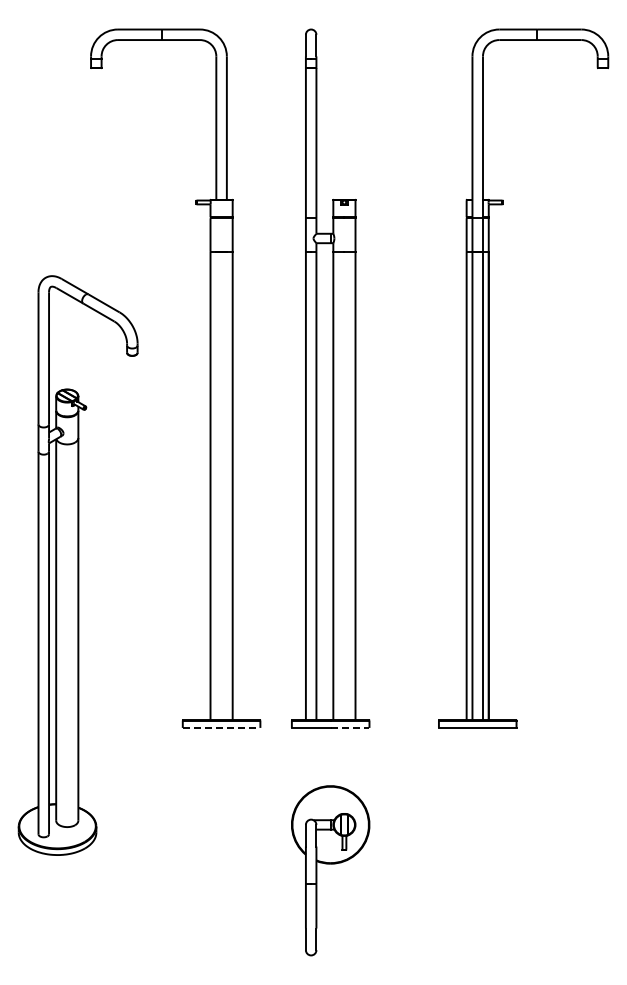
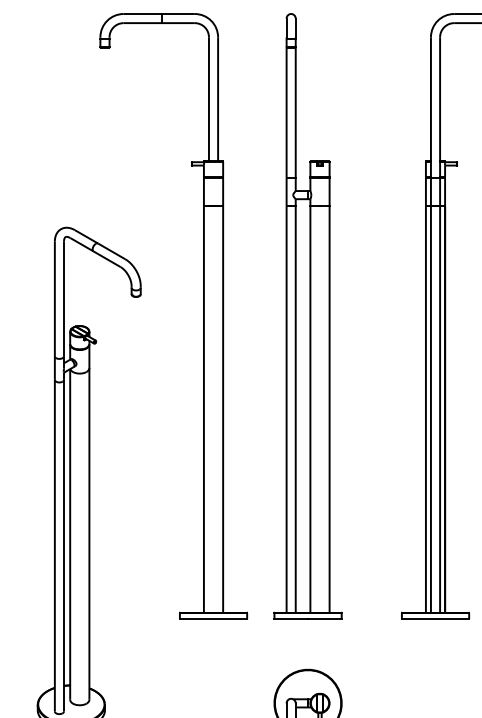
line: (221, 727) -> (213, 618), dashed -> solid
line: (350, 727) -> (325, 618), dashed -> solid

